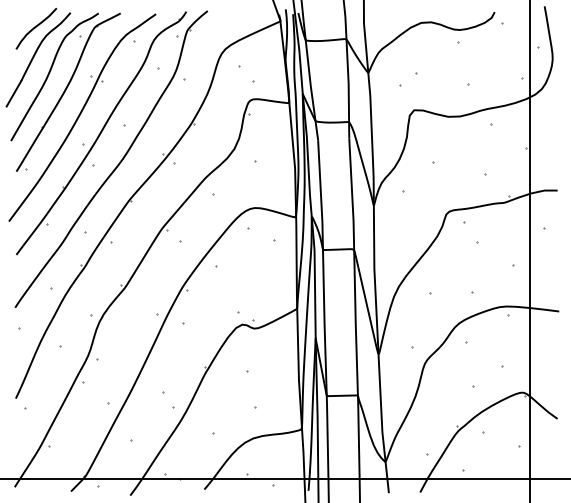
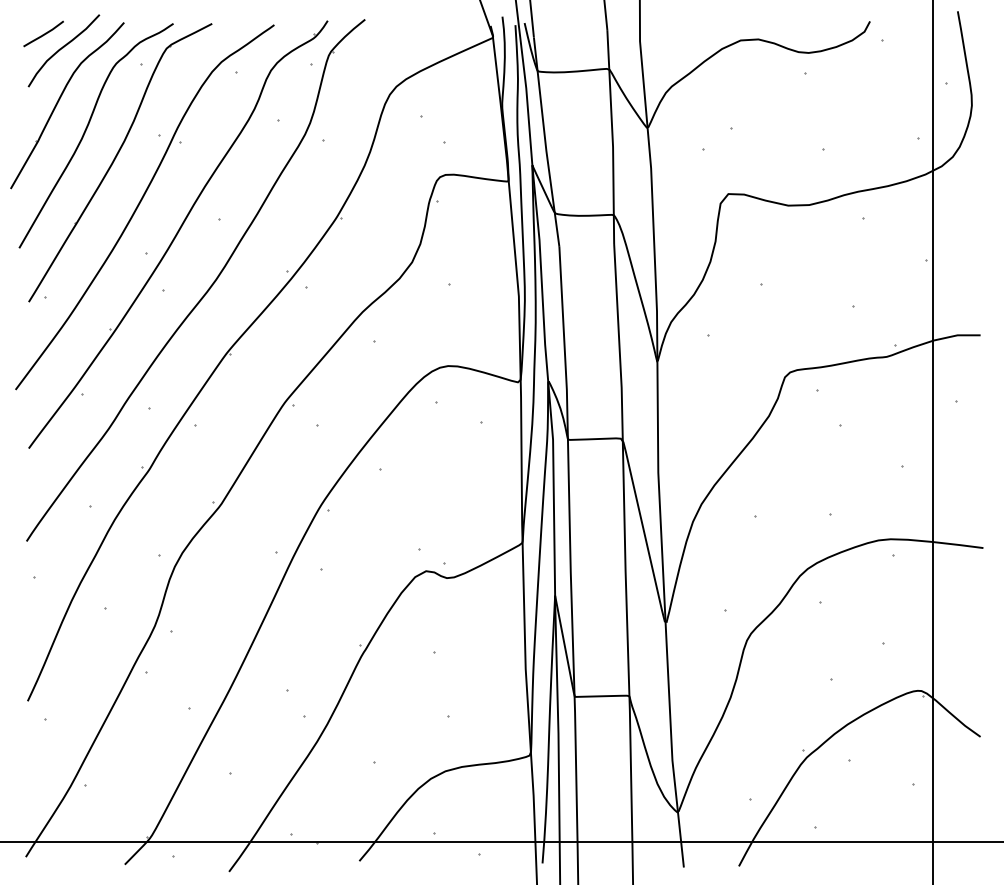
line: (25, 18) -> (44, 32), added

